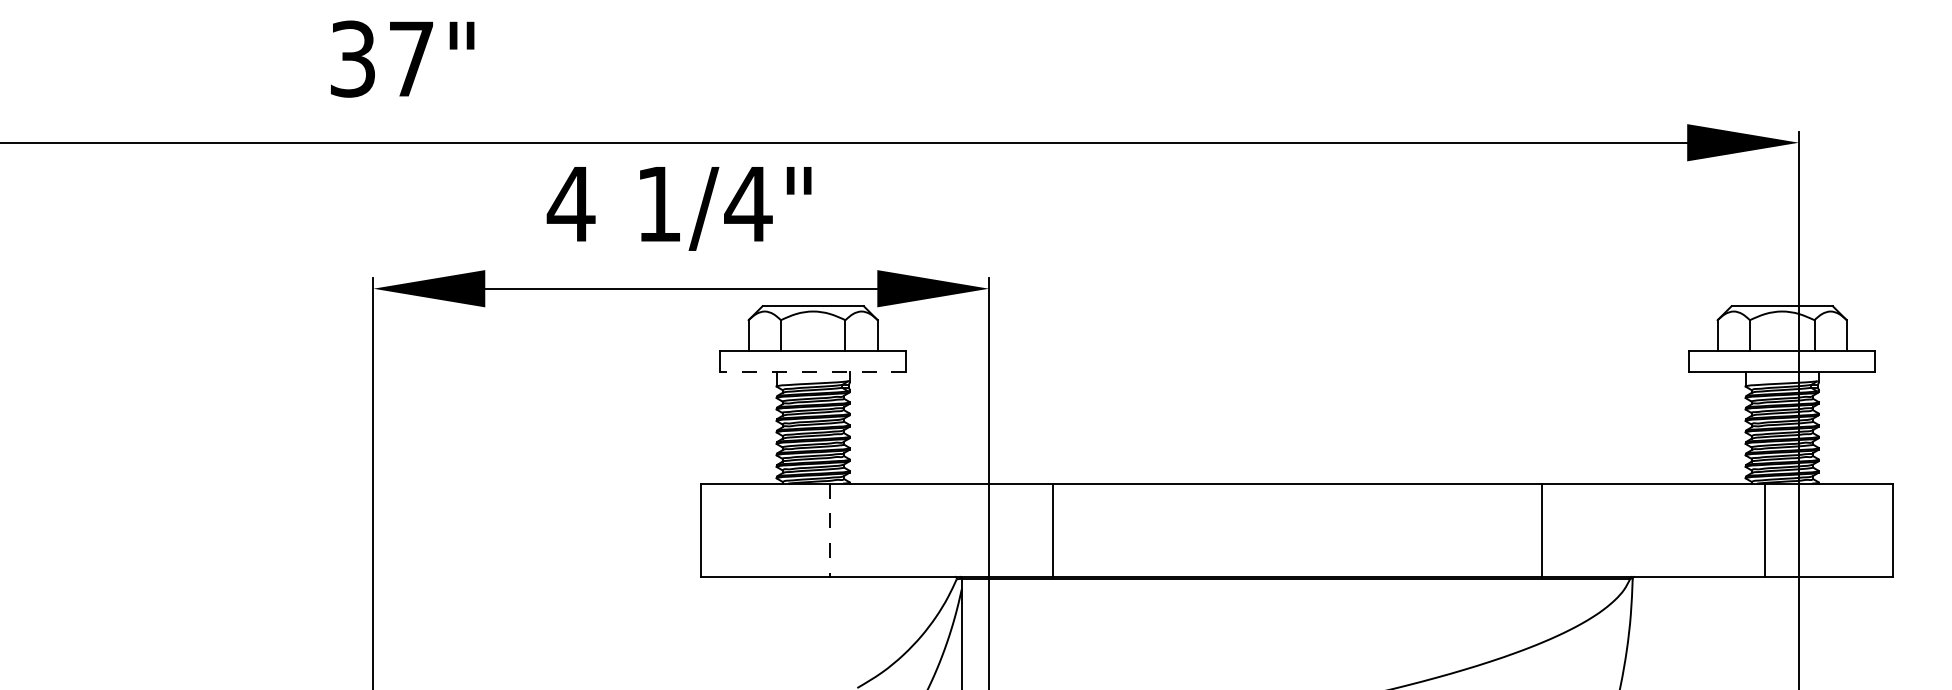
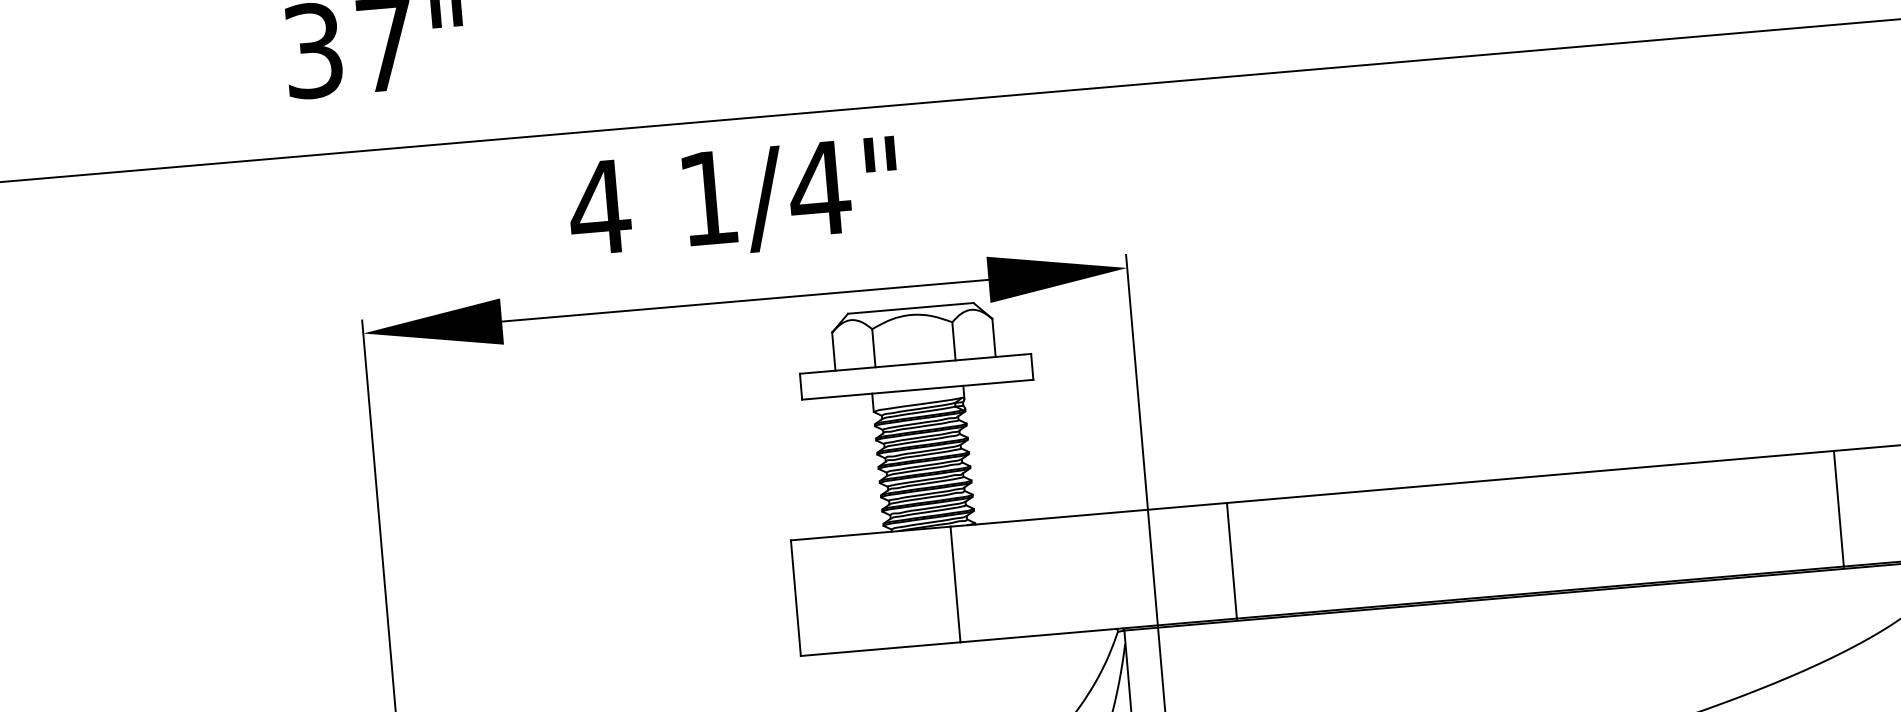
line: (812, 371) -> (916, 389), dashed -> solid
line: (830, 530) -> (956, 584), dashed -> solid

